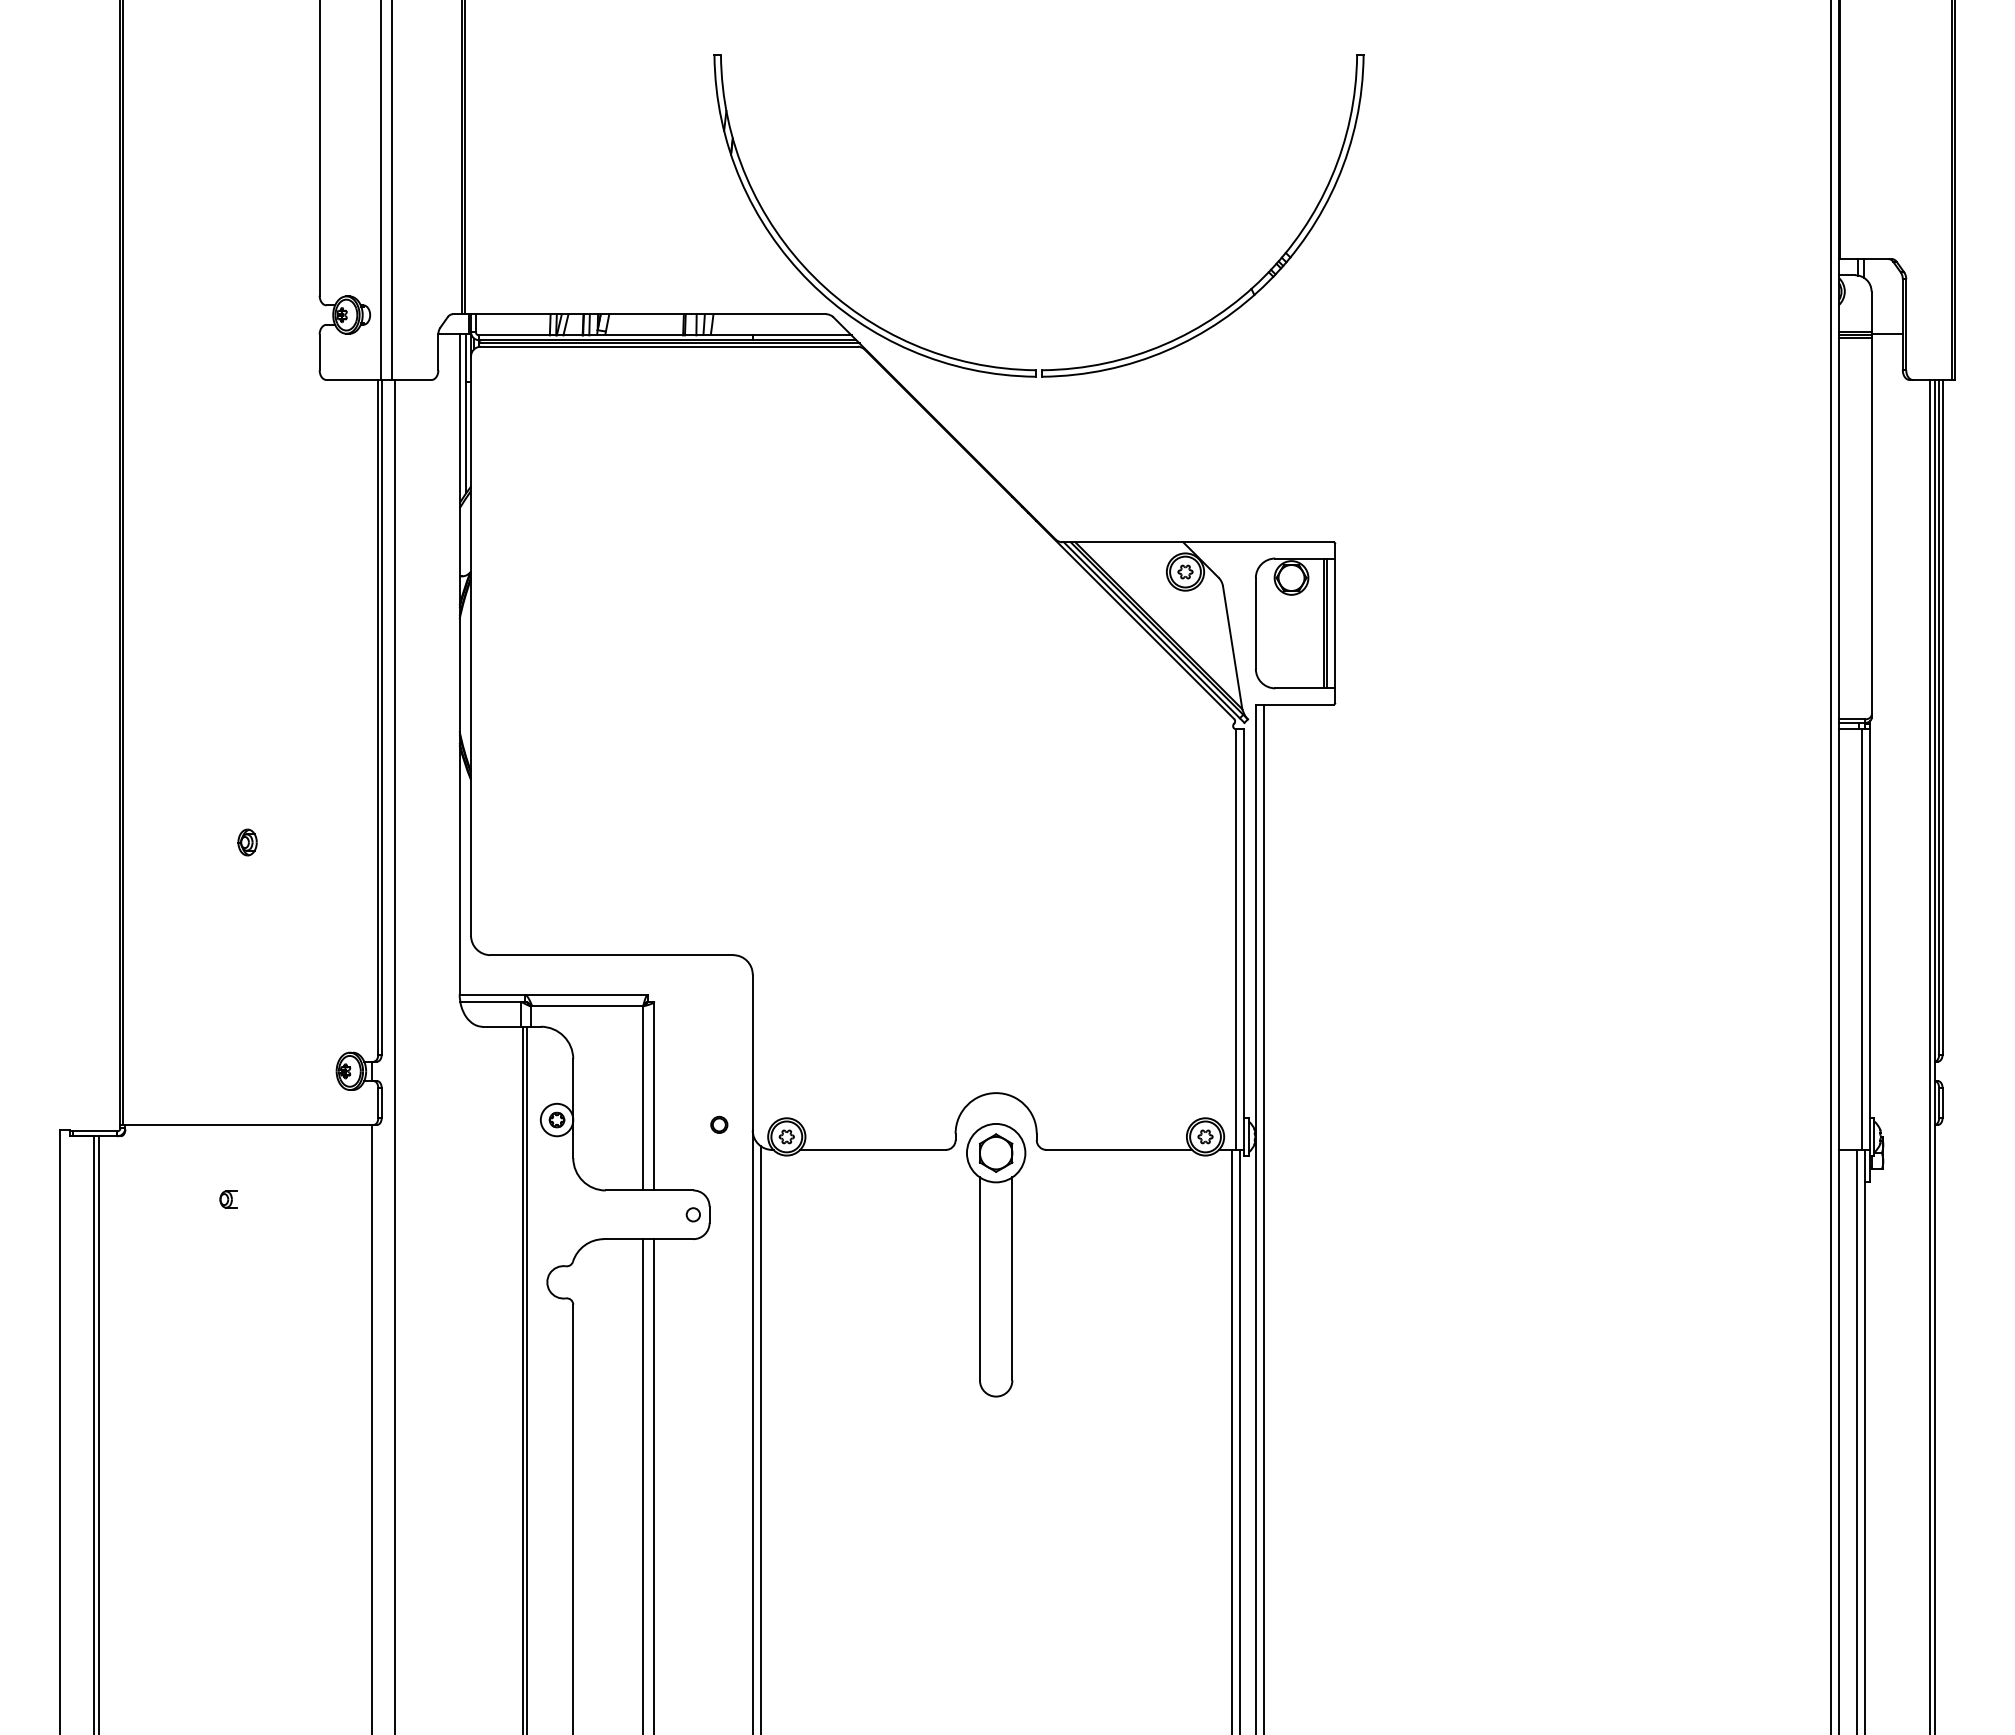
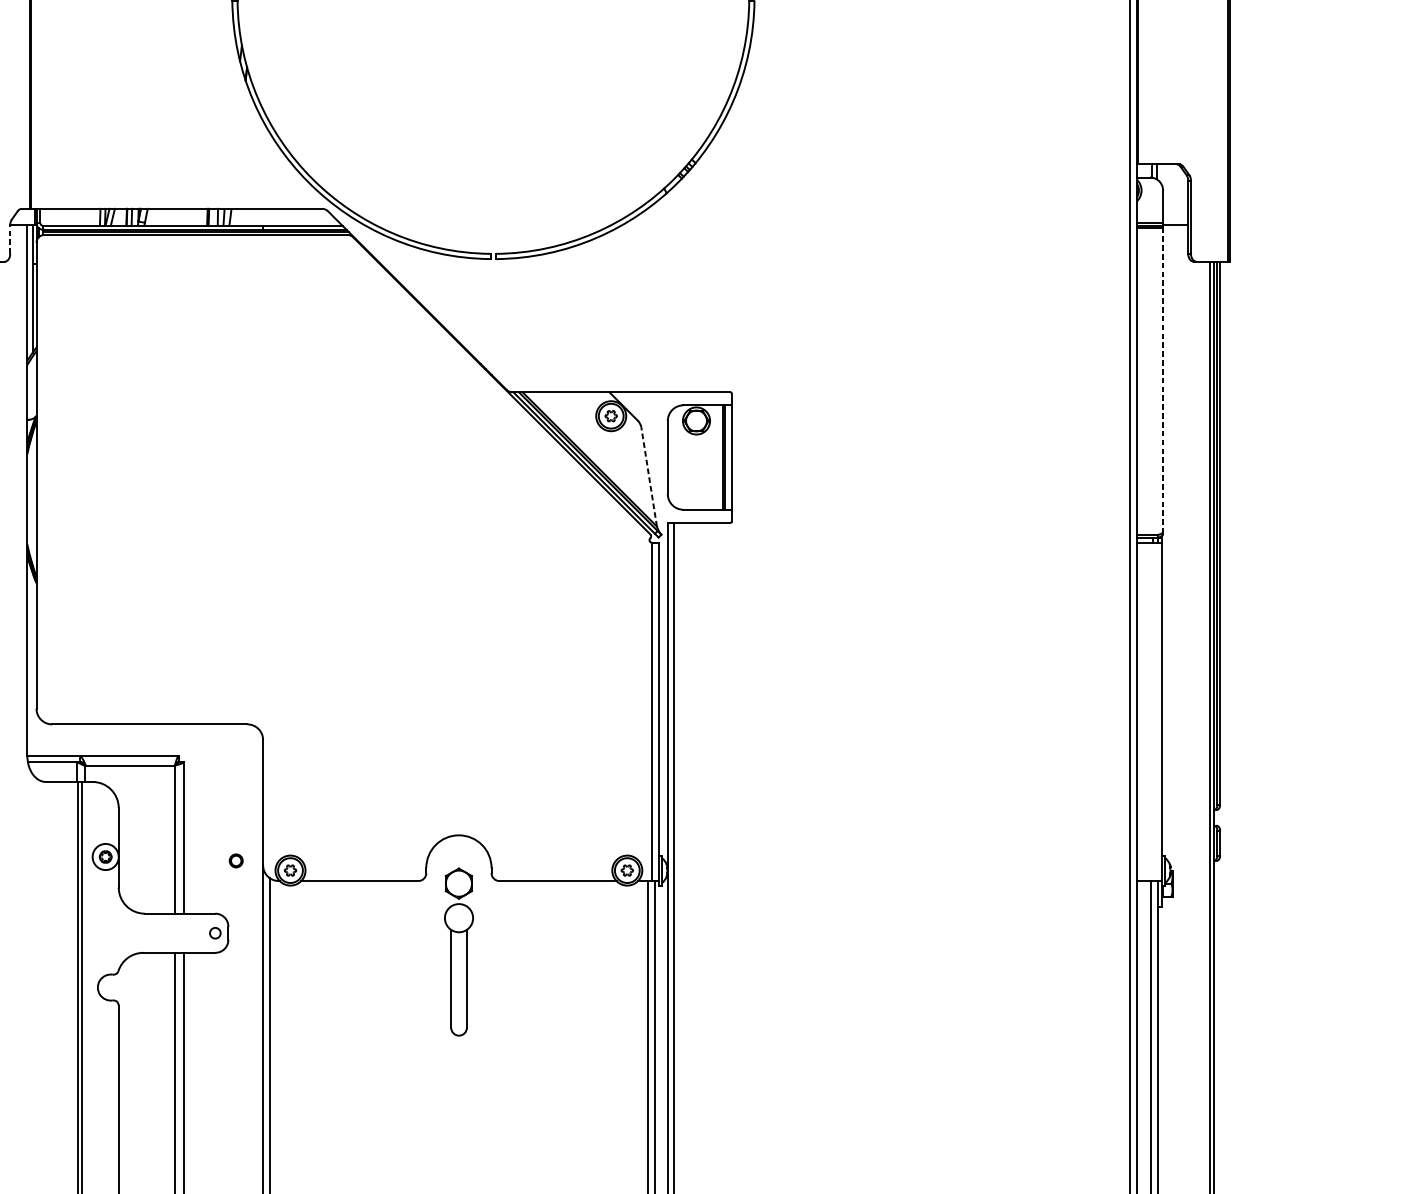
line: (438, 352) -> (10, 239), solid -> dashed
line: (1871, 527) -> (1163, 380), solid -> dashed
line: (1232, 647) -> (649, 476), solid -> dashed
line: (1861, 939) -> (1154, 711), removed
part: (996, 1260) -> (459, 969), size x0.6

